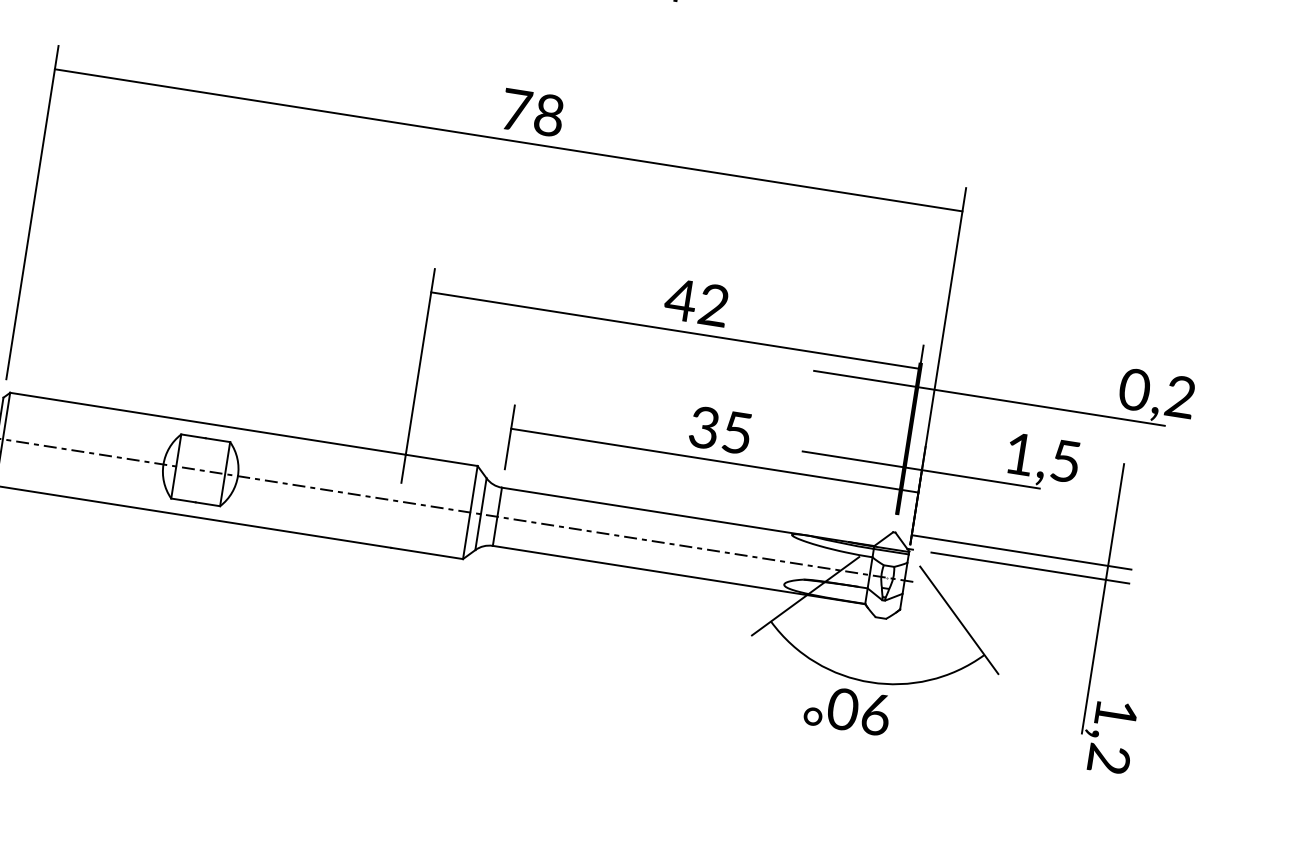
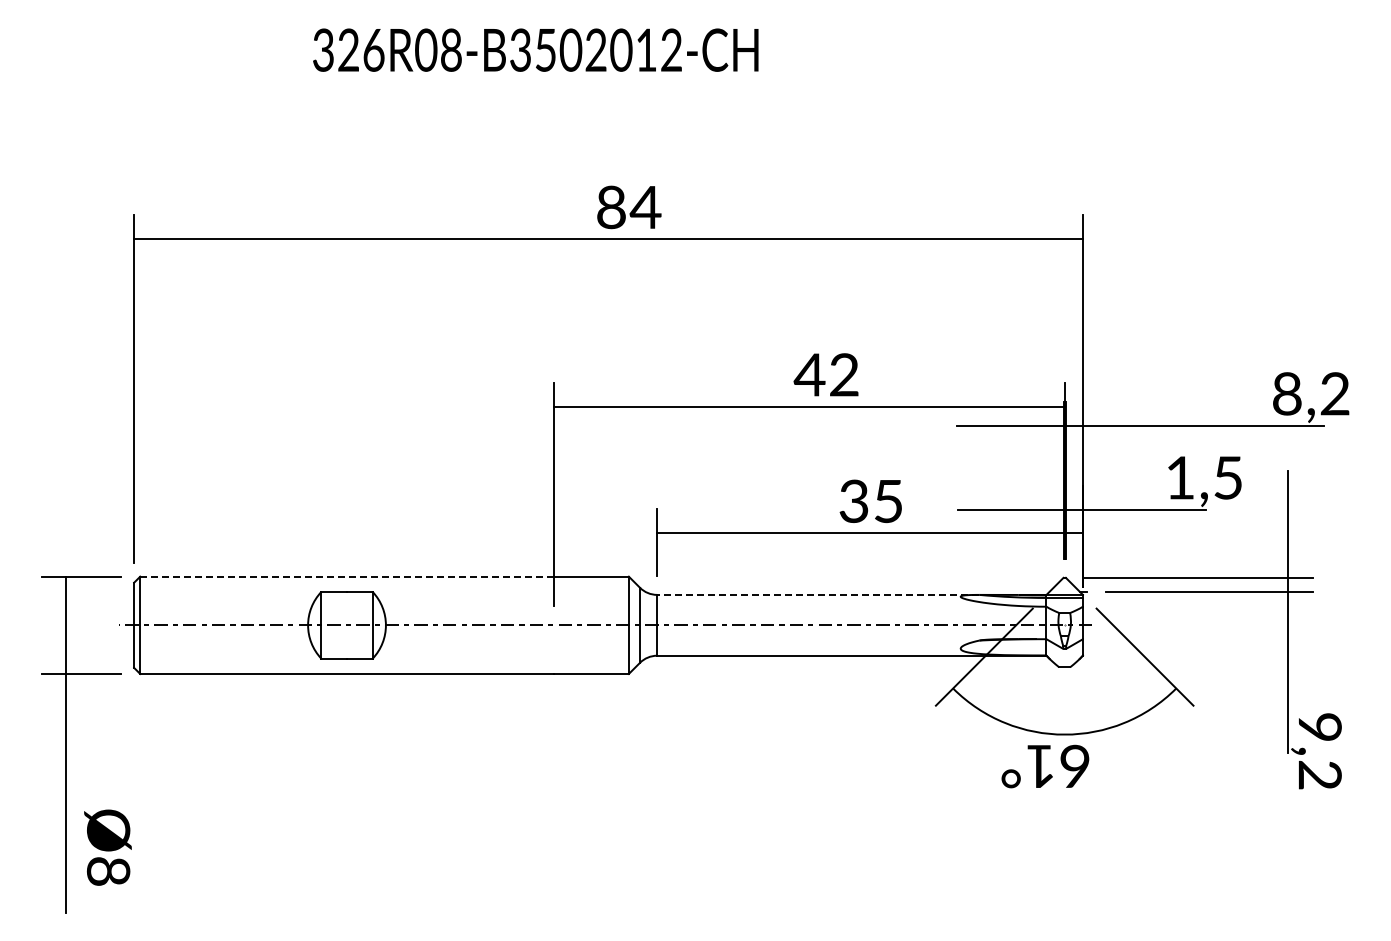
text: (533, 112) -> (629, 207), 78 -> 84
text: (1135, 389) -> (1287, 393), 0,2 -> 8,2
line: (208, 423) -> (347, 576), solid -> dashed
line: (656, 511) -> (818, 594), solid -> dashed
text: (859, 711) -> (1057, 766), 90° -> 61°
text: (1115, 712) -> (1319, 726), 1,2 -> 9,2

